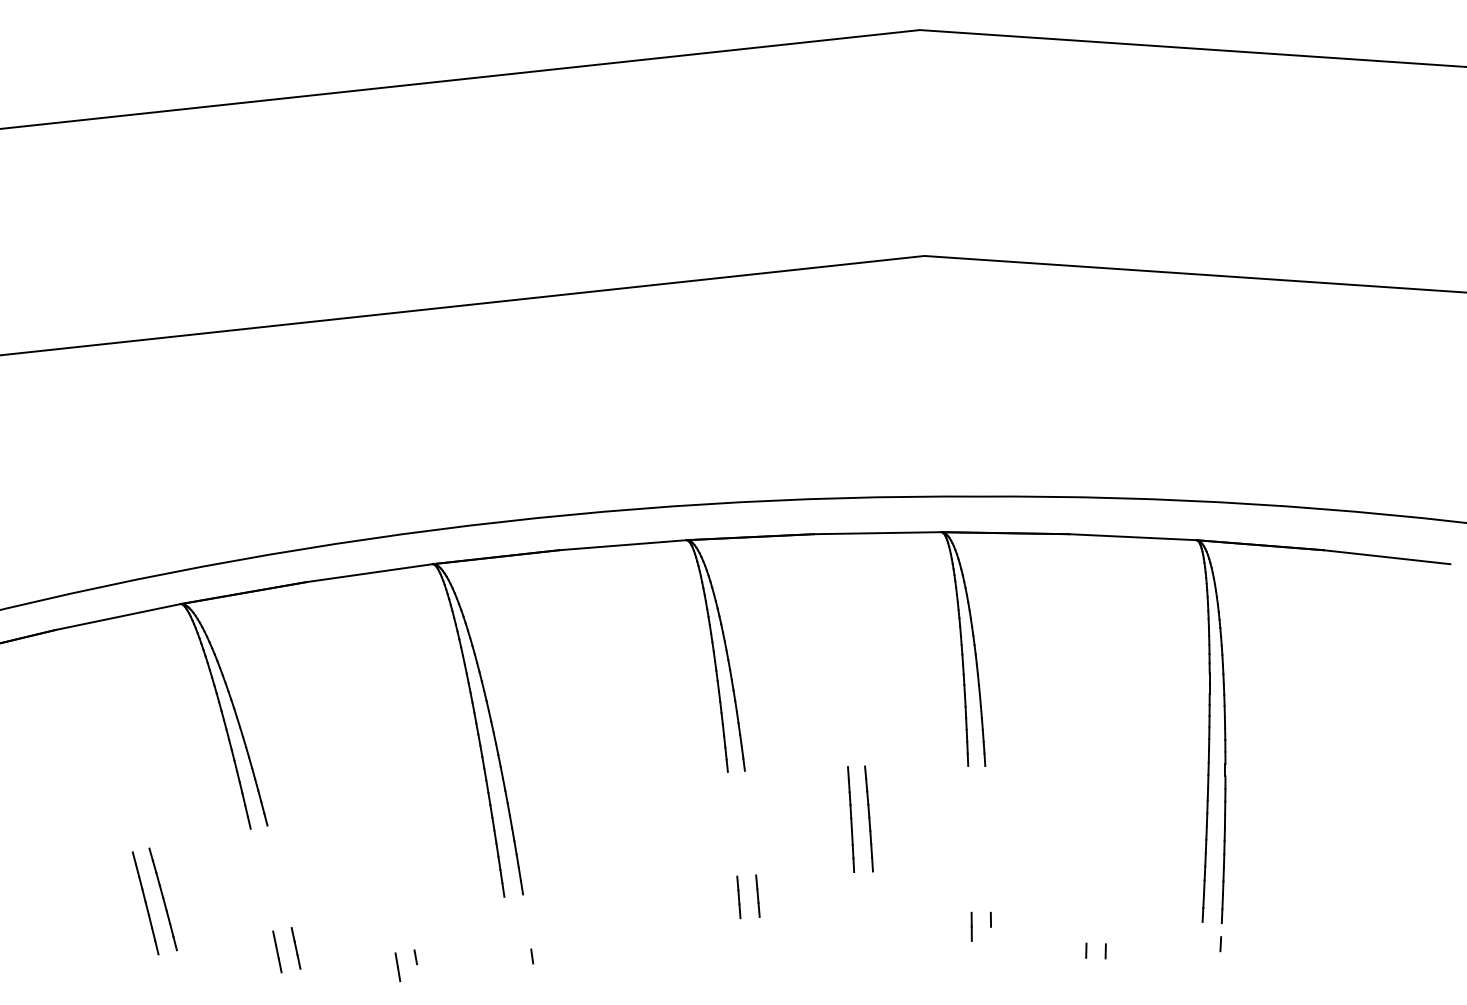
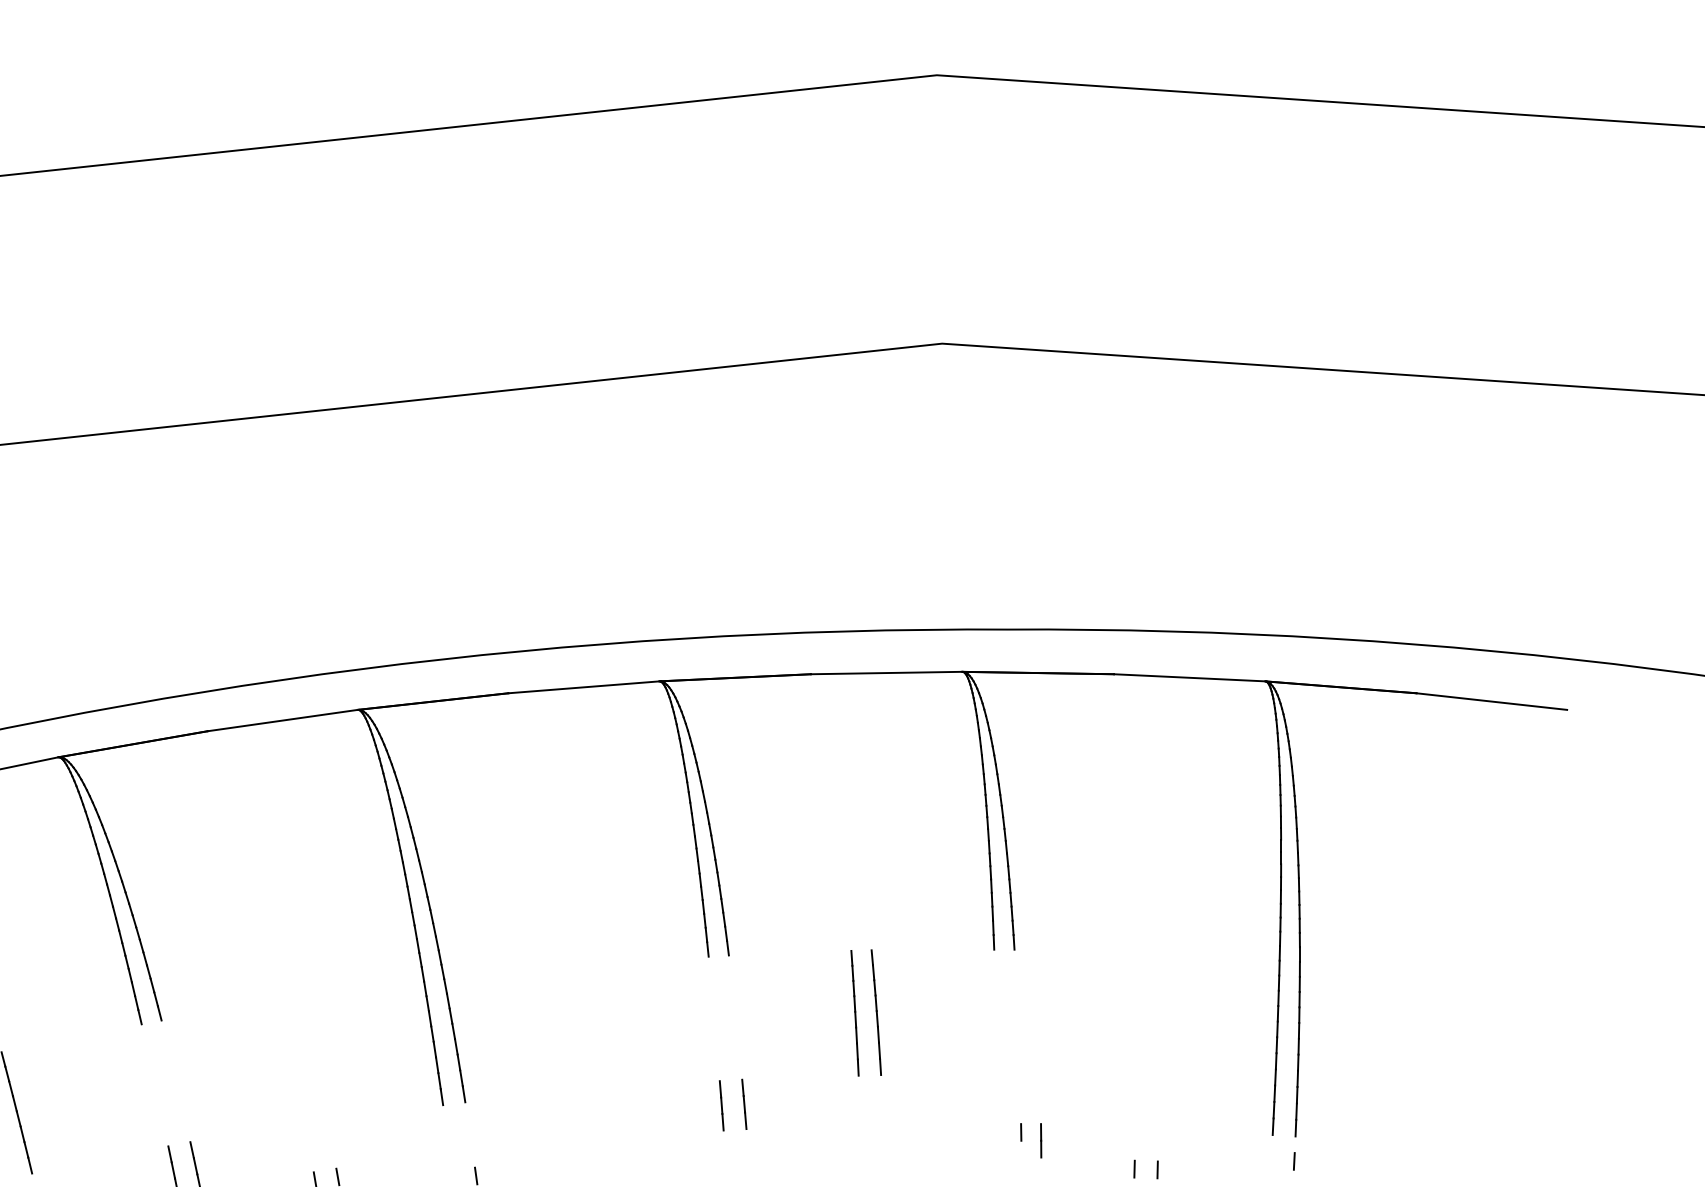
line: (162, 899) -> (36, 1108), removed
line: (971, 926) -> (1040, 1140), moved

